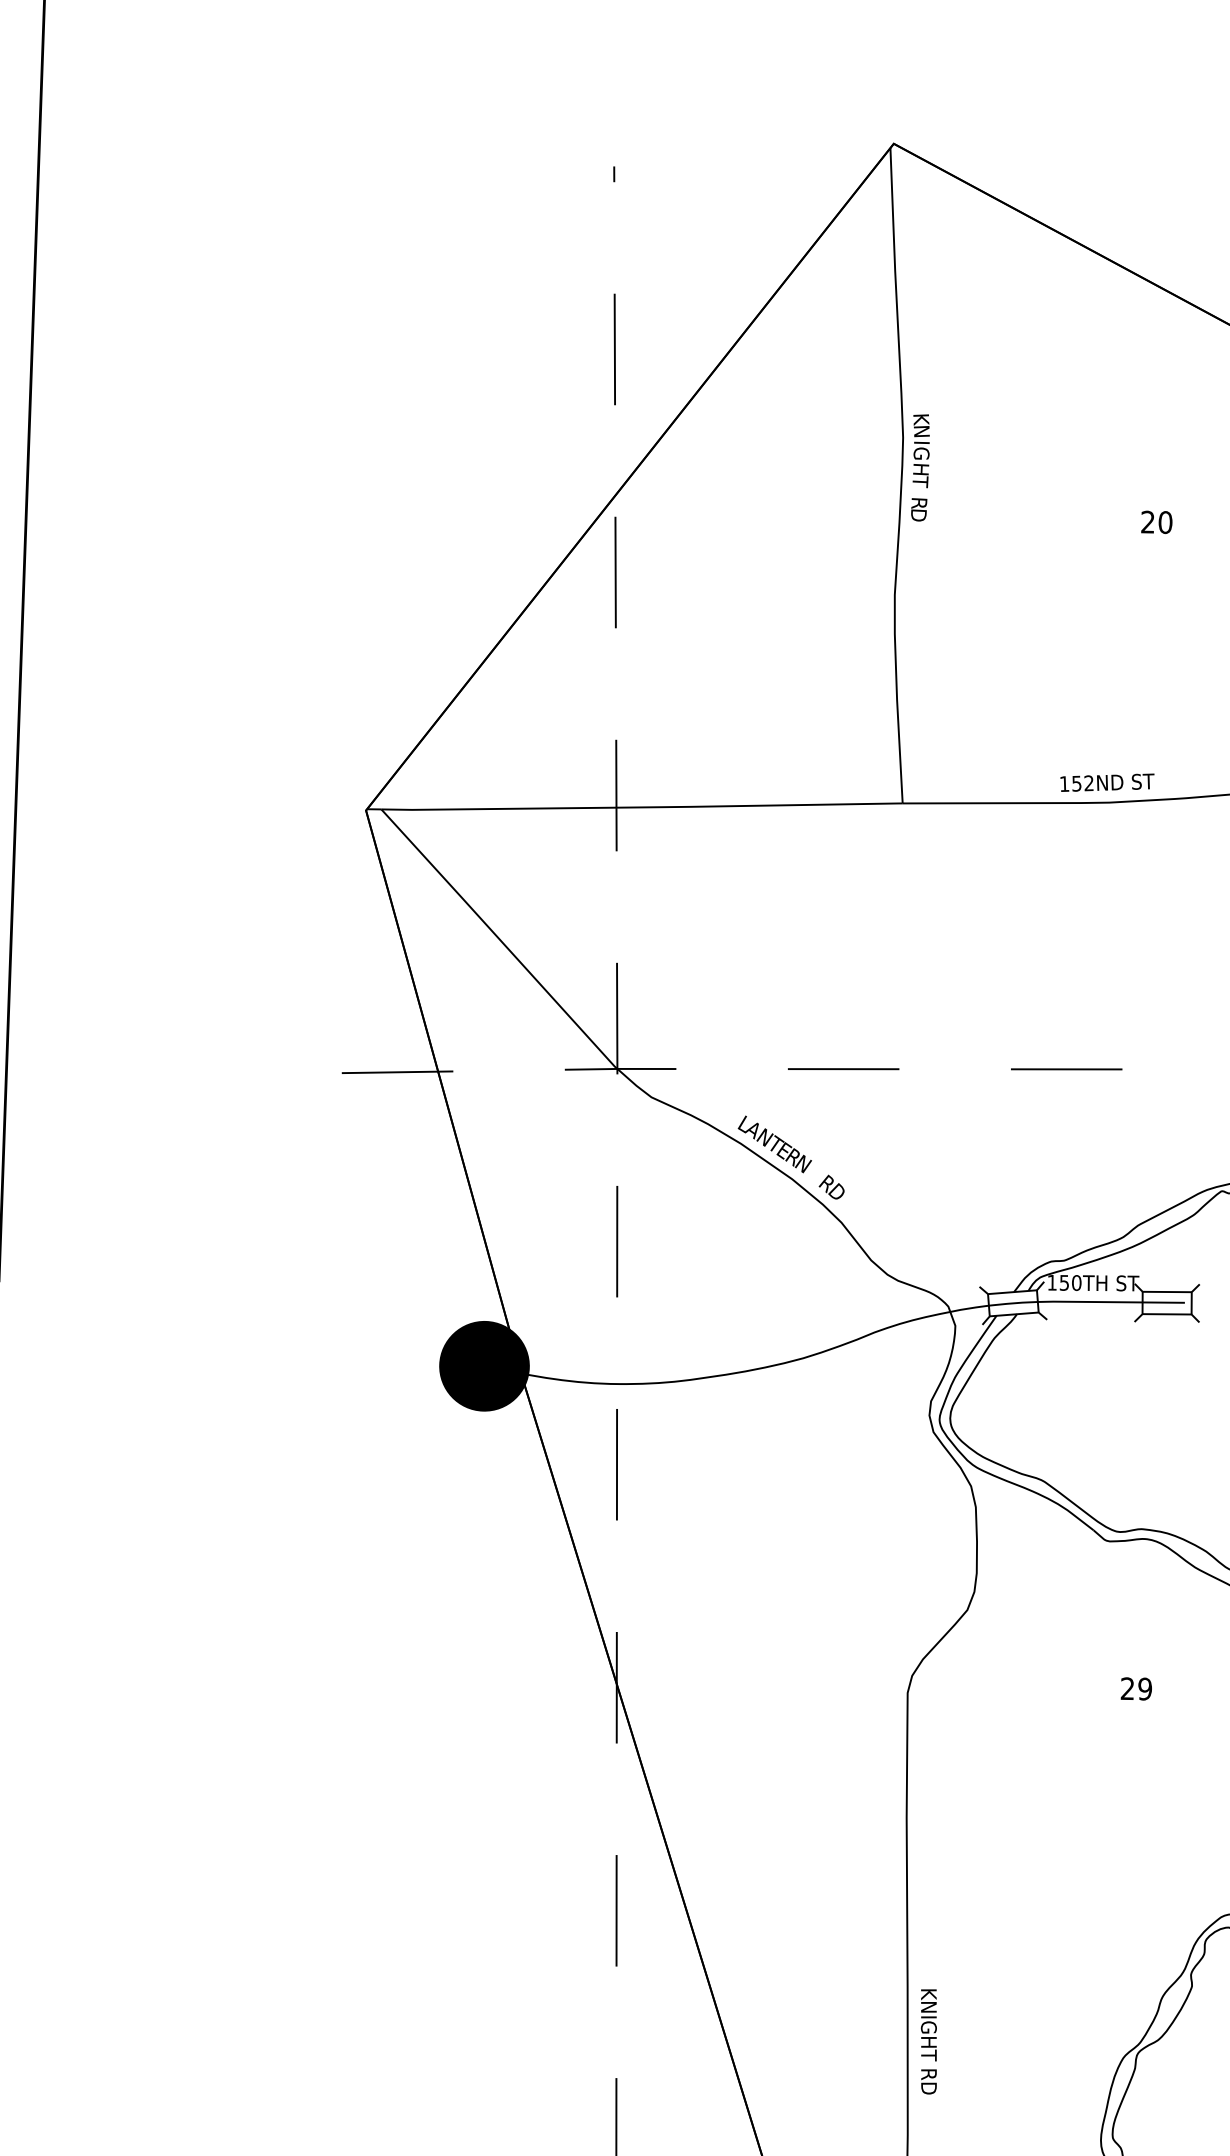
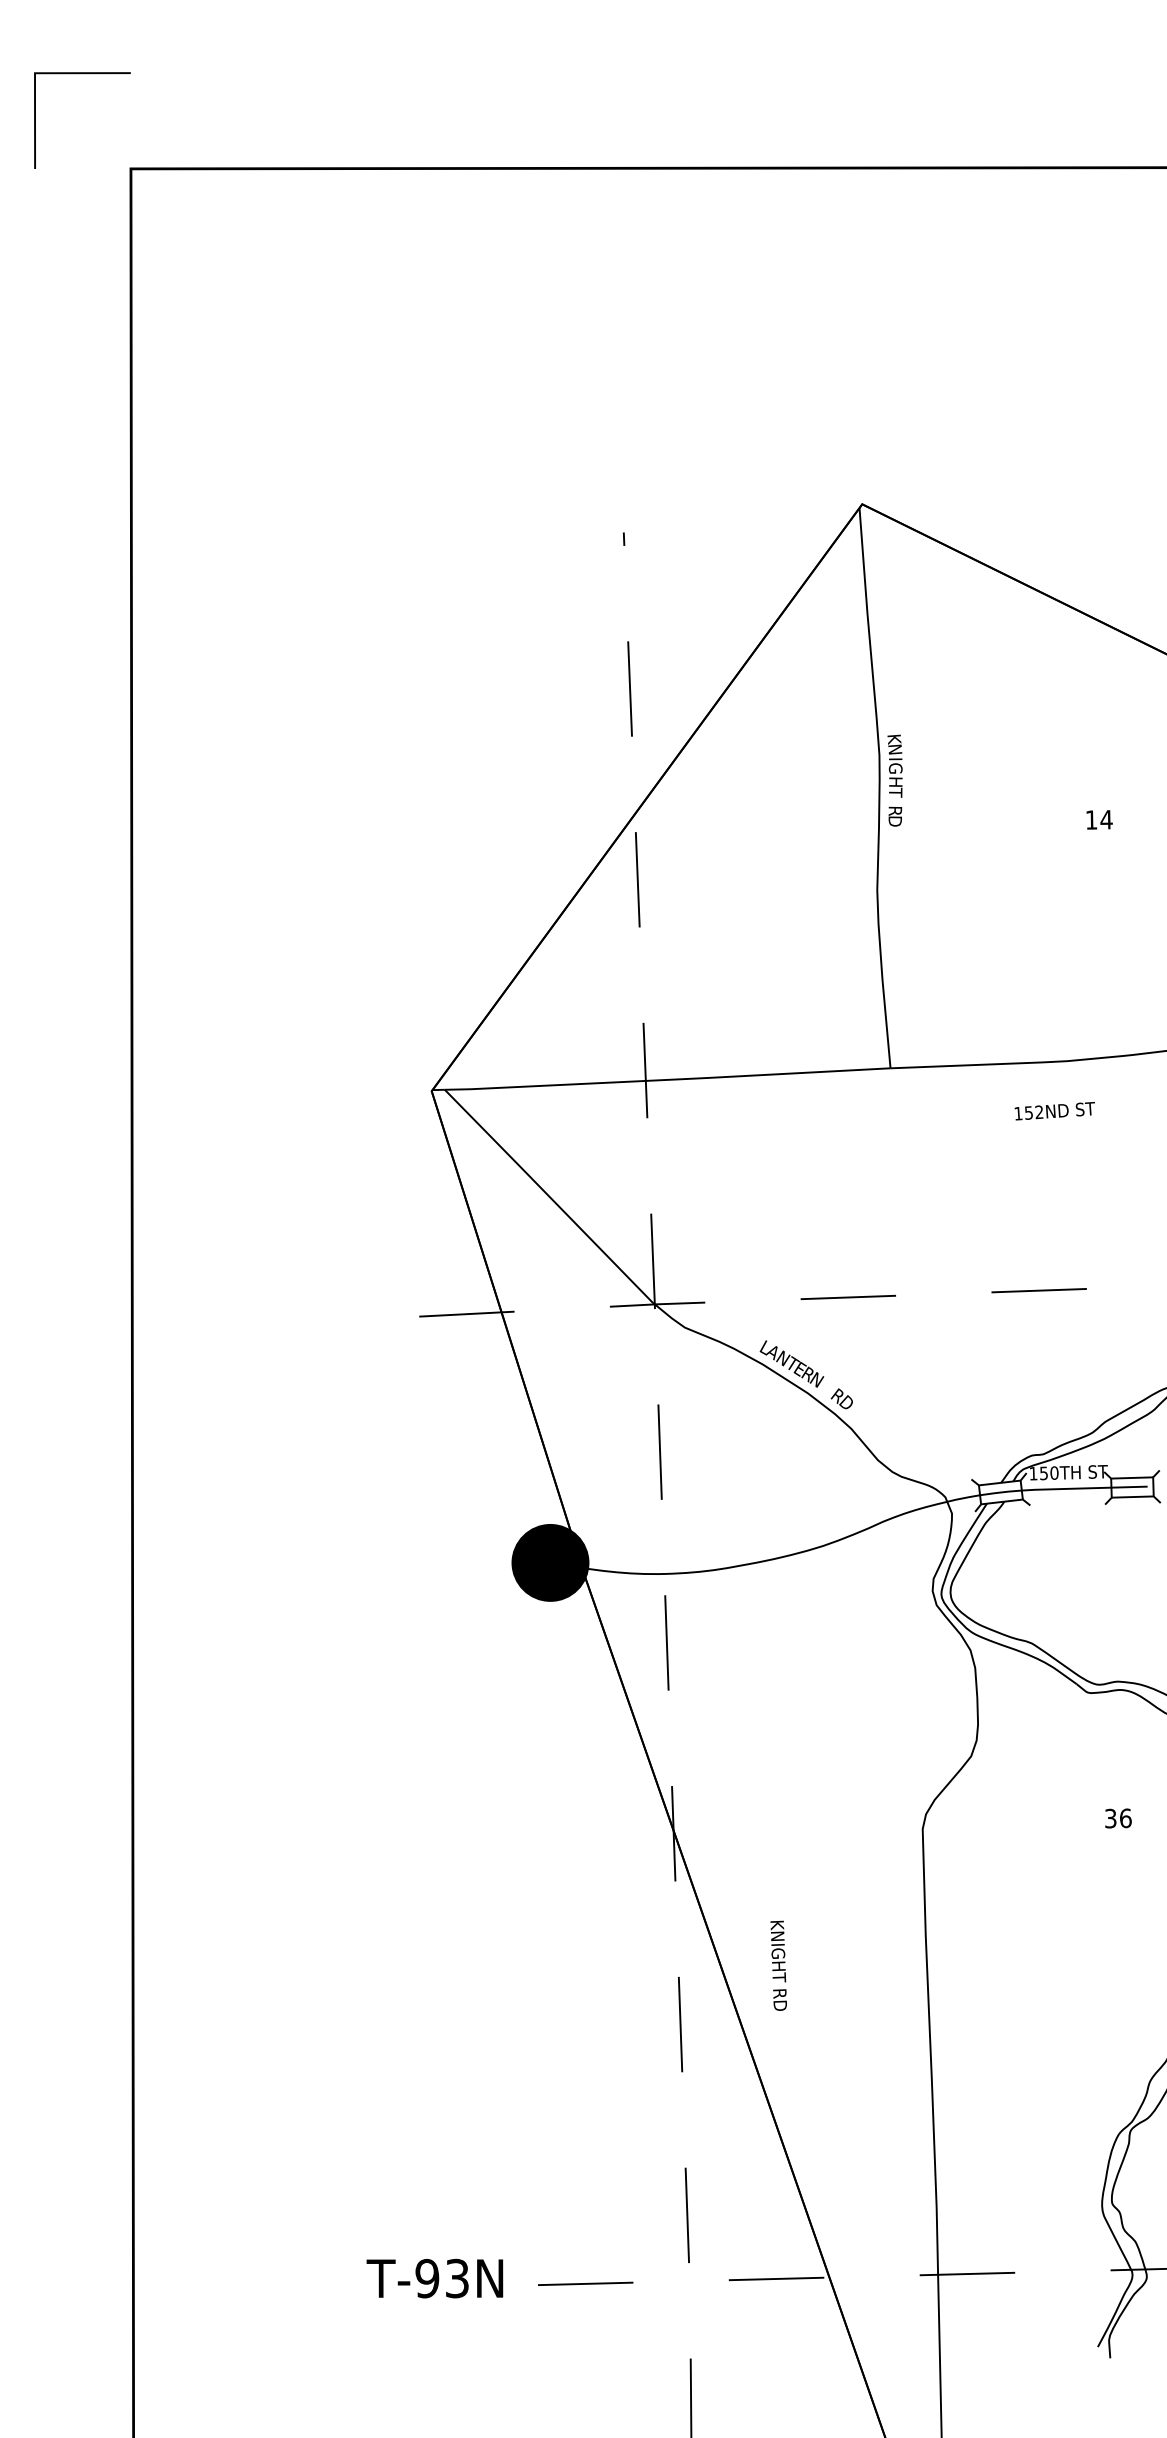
text: (1156, 521) -> (1098, 819), 20 -> 14
text: (1106, 783) -> (1054, 1111), moved
text: (1136, 1688) -> (1118, 1818), 29 -> 36
text: (928, 2041) -> (778, 1965), moved

